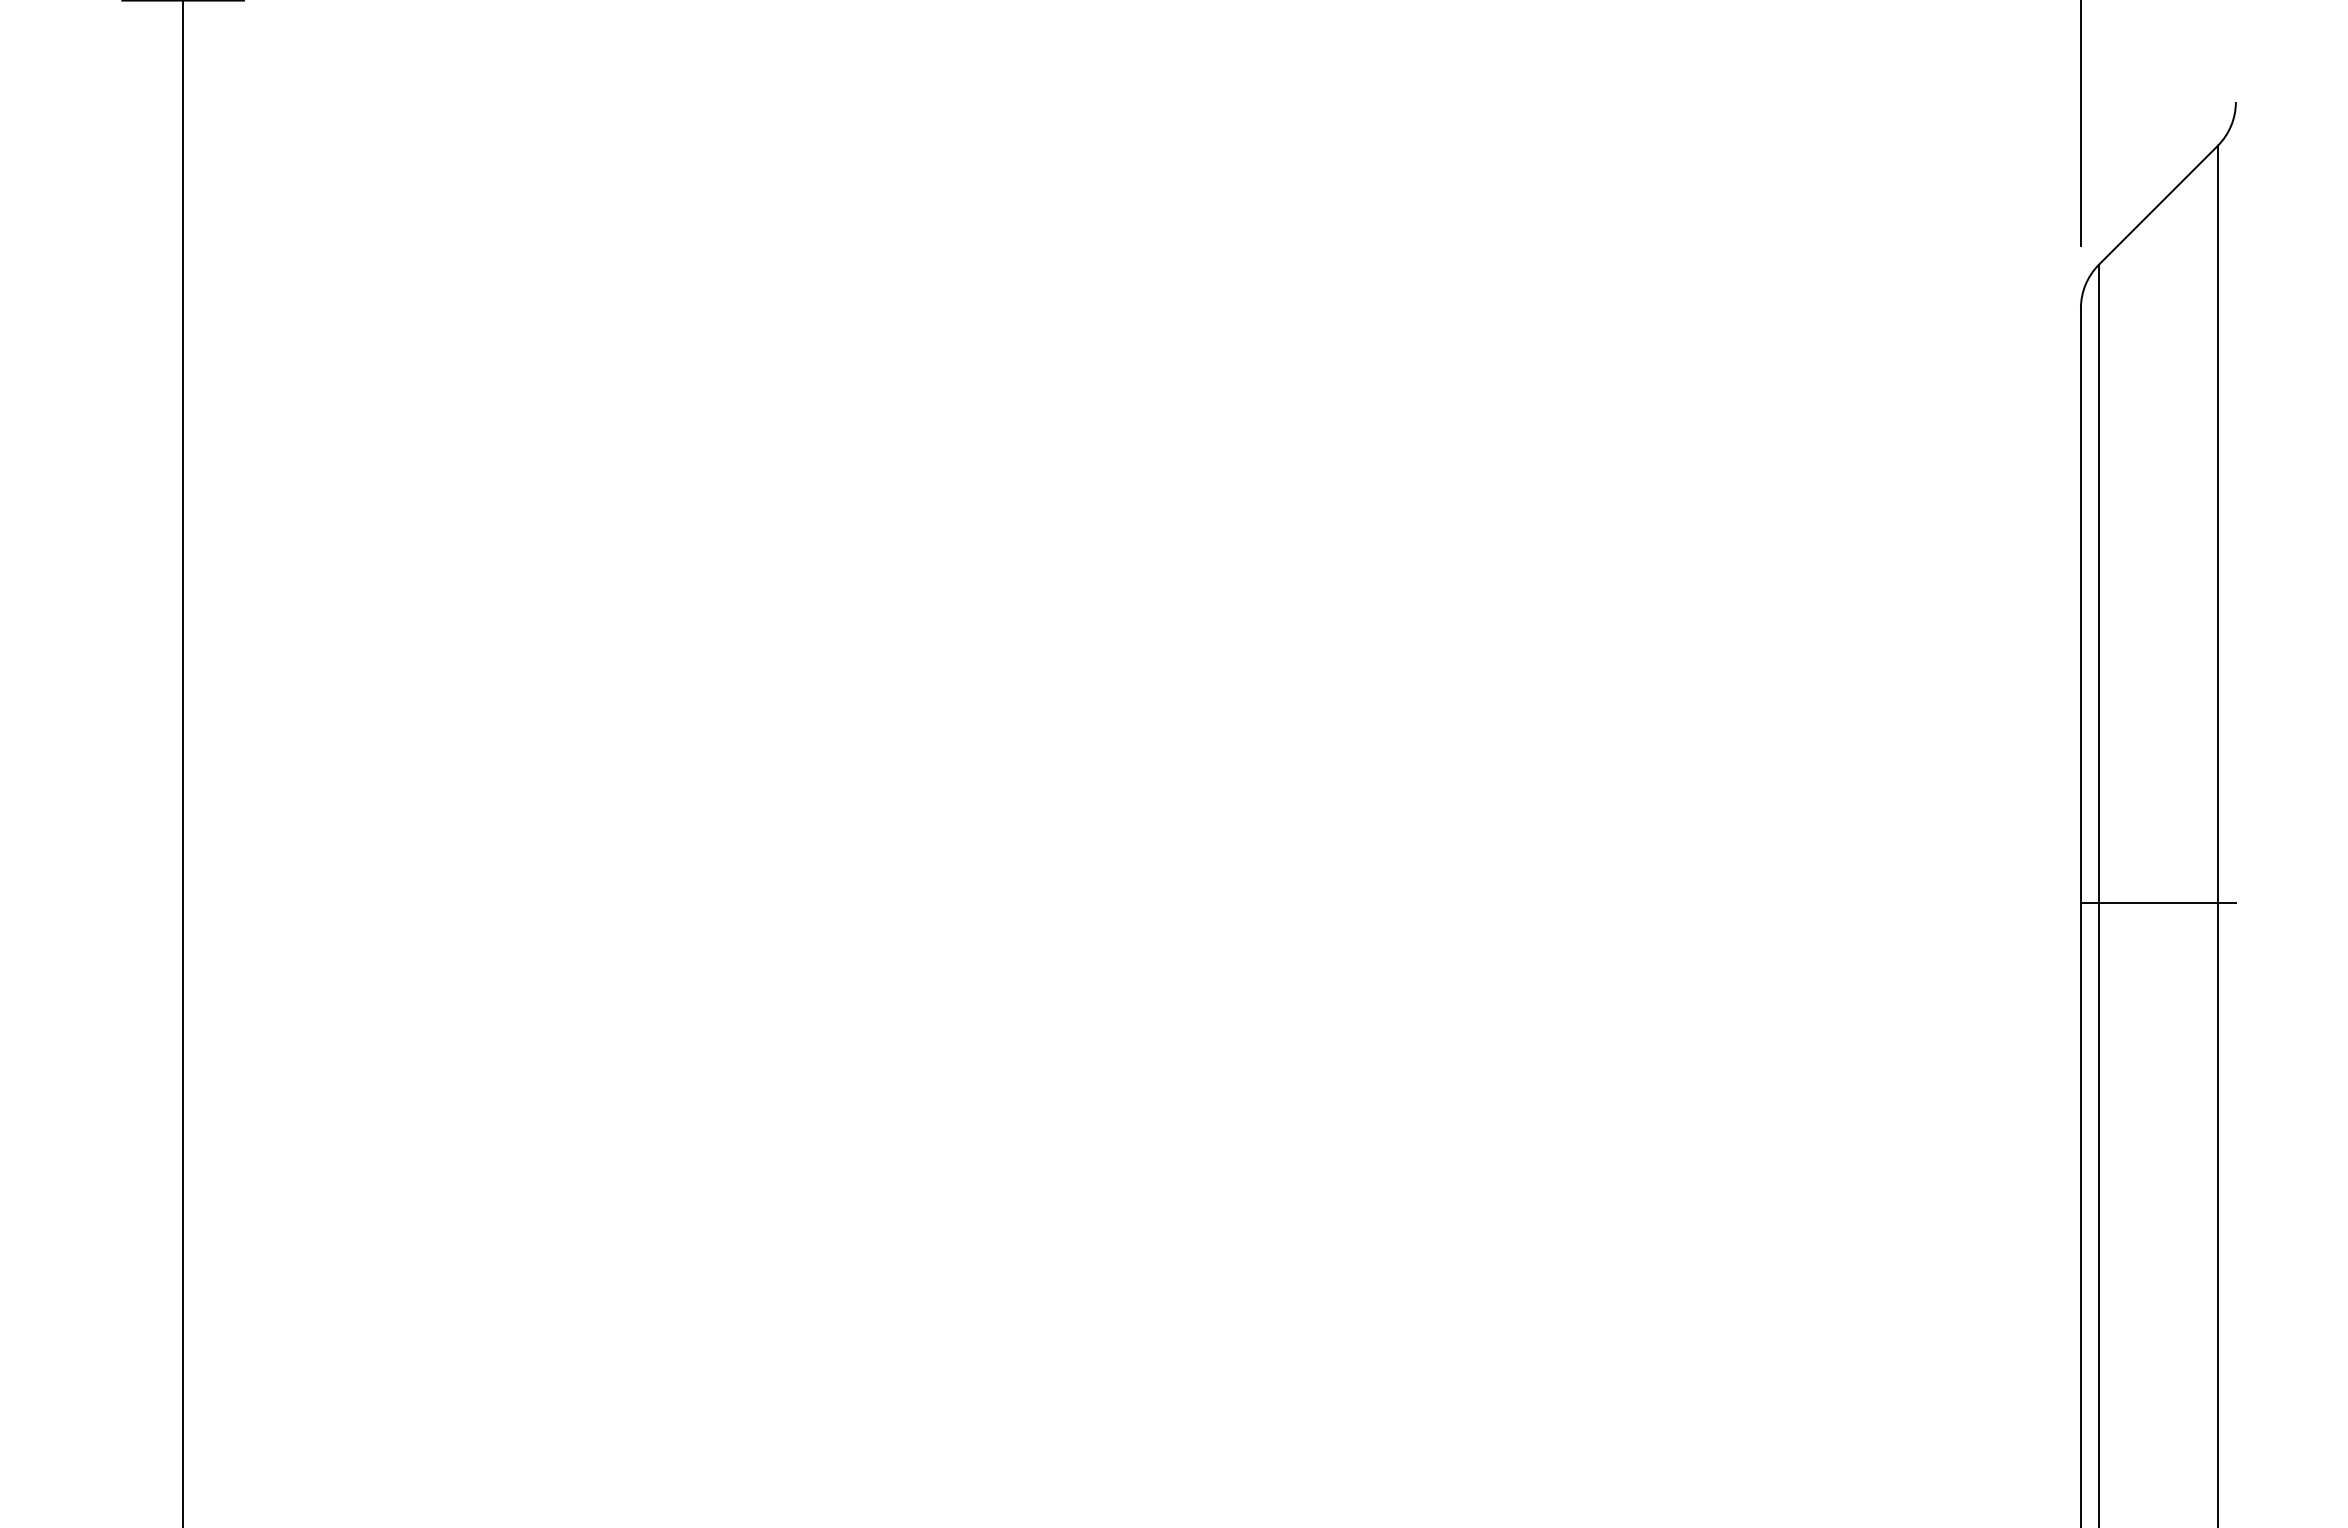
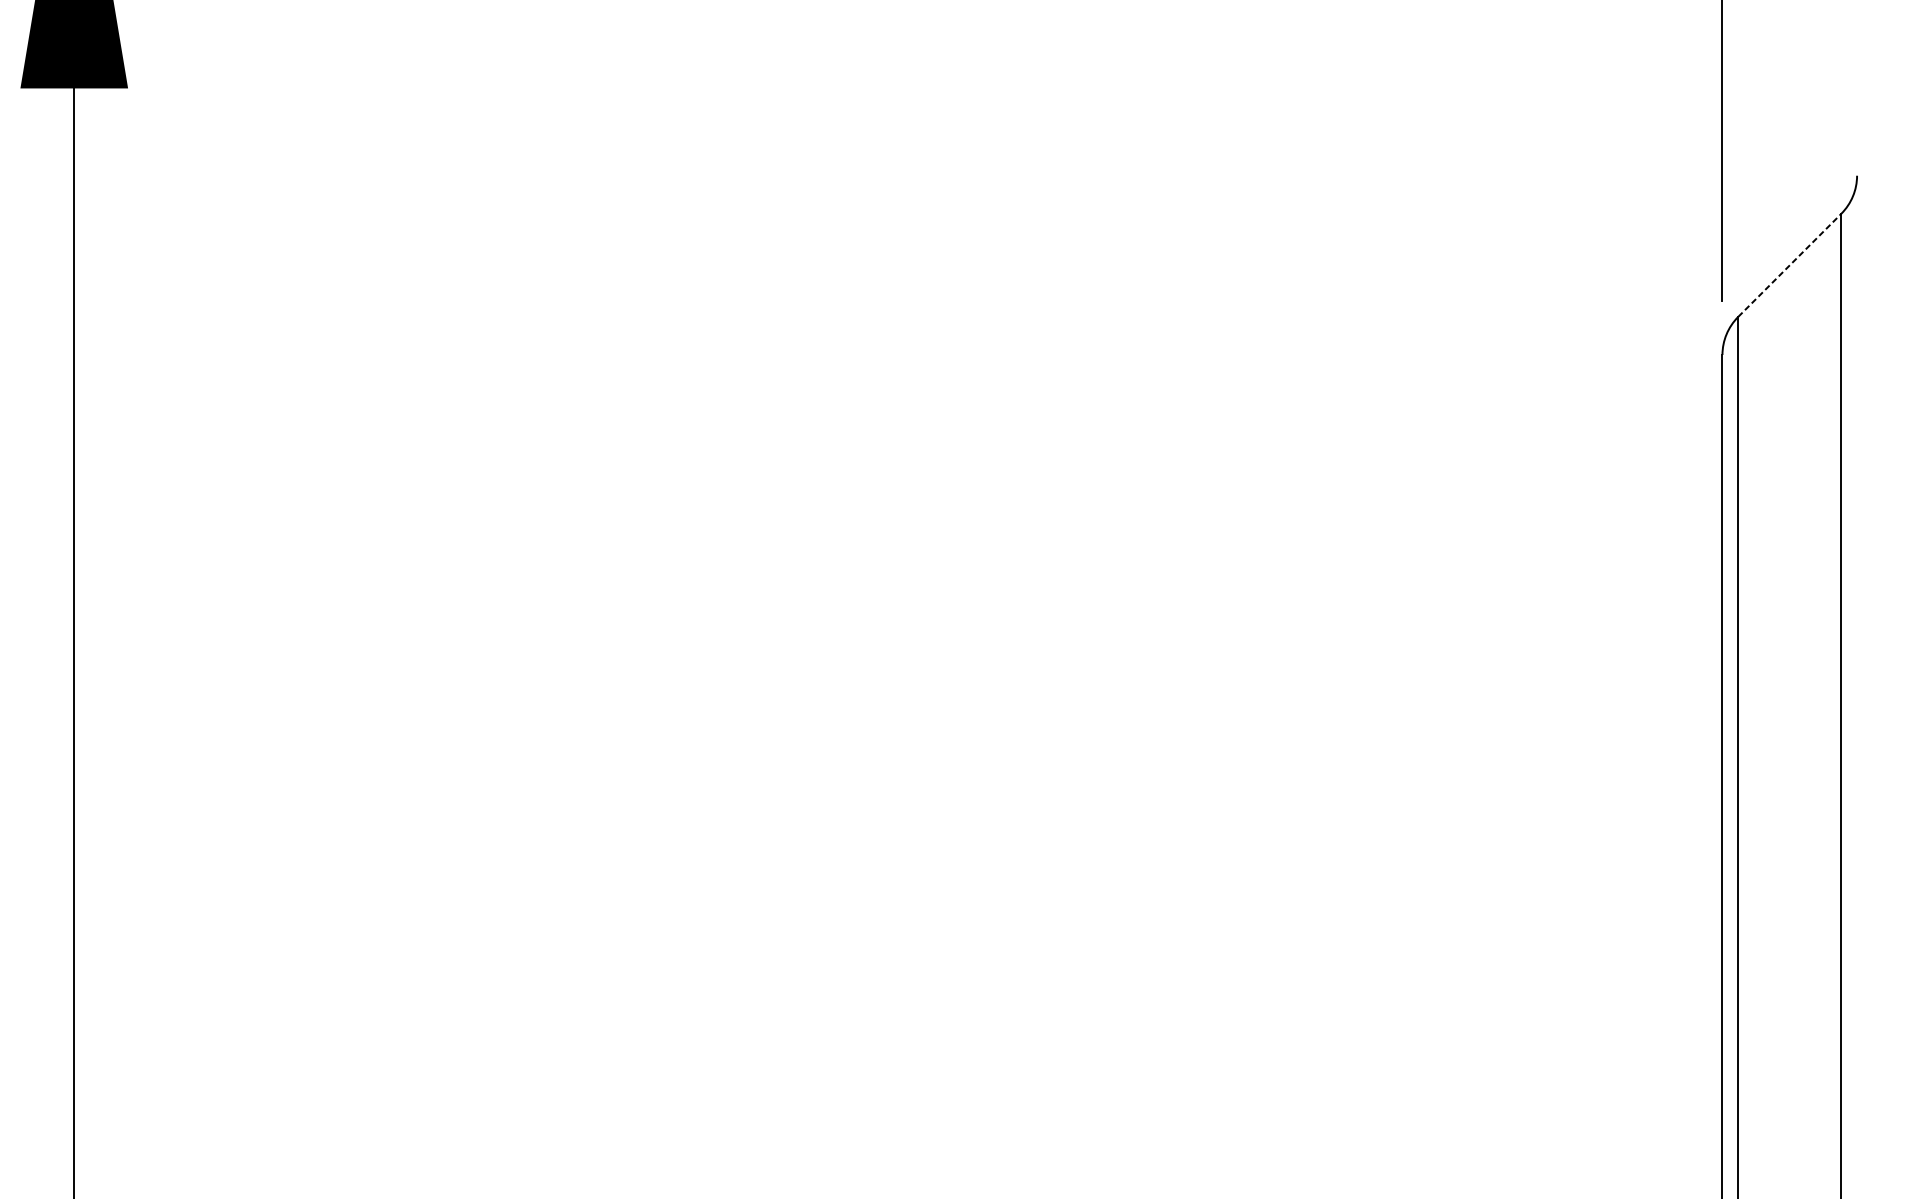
line: (2158, 205) -> (1789, 265), solid -> dashed
line: (2157, 902) -> (1788, 870), removed

